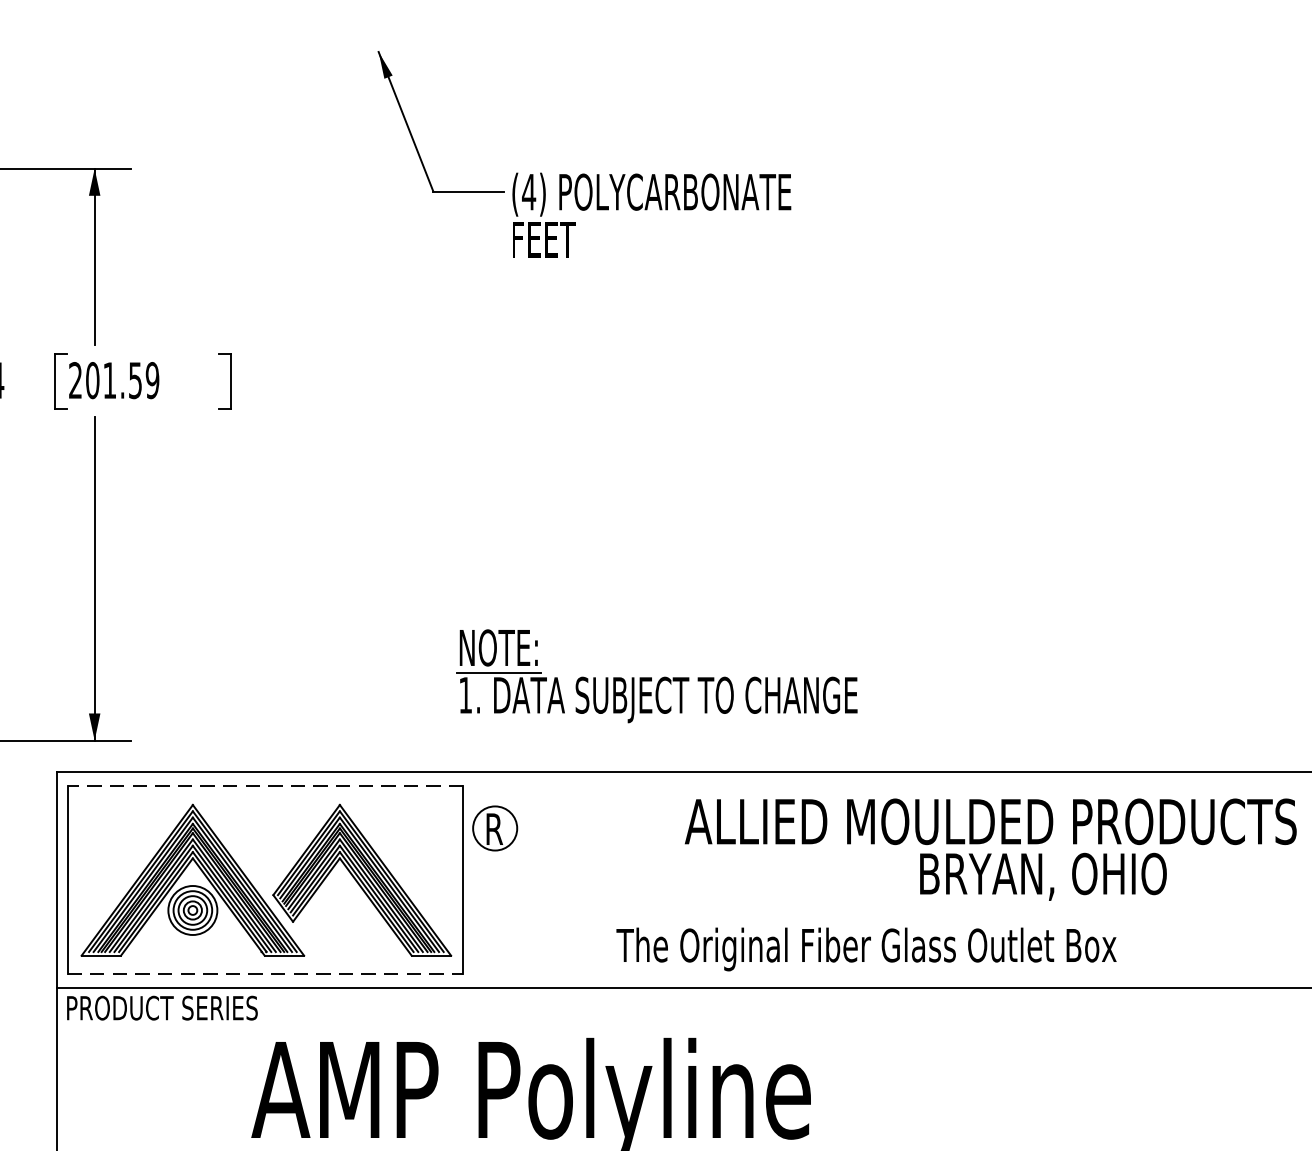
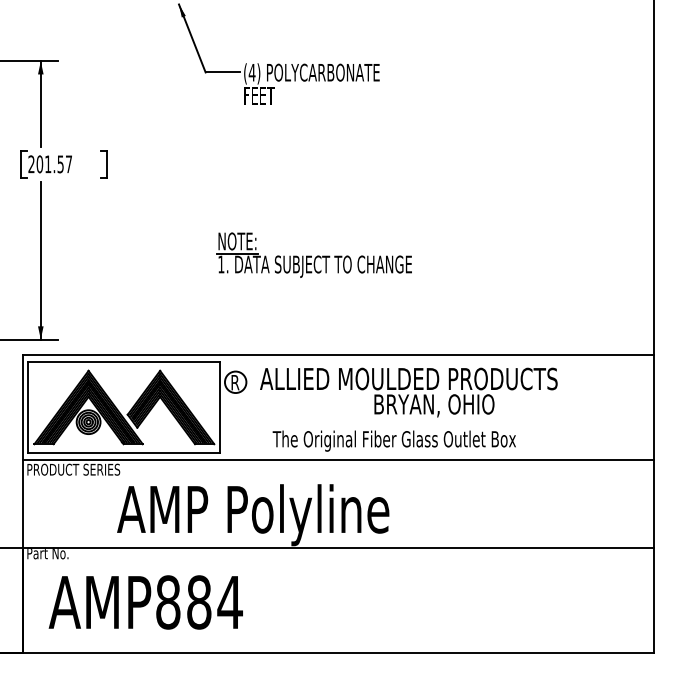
text: (151, 380) -> (68, 164), 201.59 -> 201.57
part: (655, 674) -> (313, 254), moved
line: (264, 785) -> (123, 361), dashed -> solid
text: (990, 849) -> (408, 392), moved
text: (864, 948) -> (393, 440), moved
line: (266, 974) -> (124, 453), dashed -> solid

